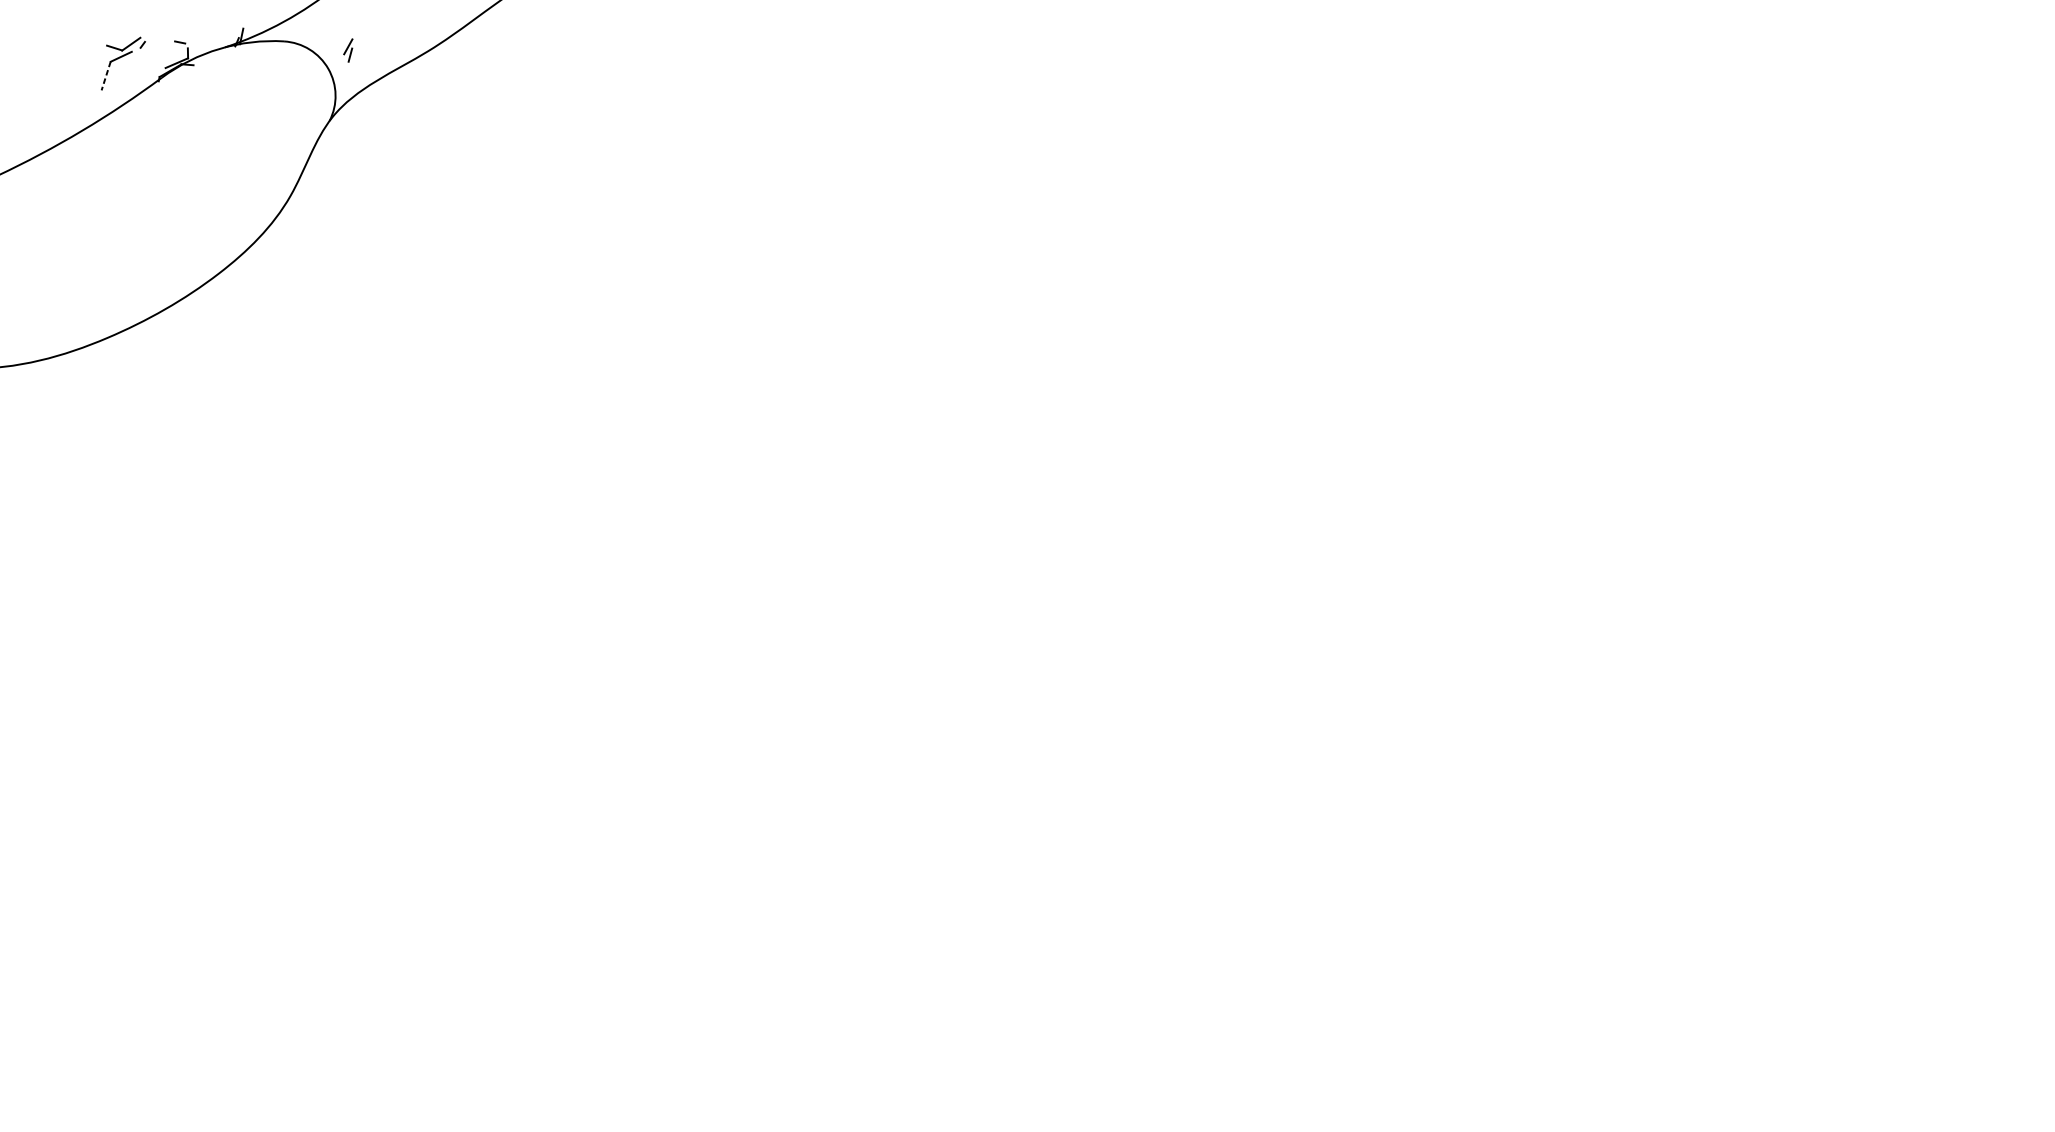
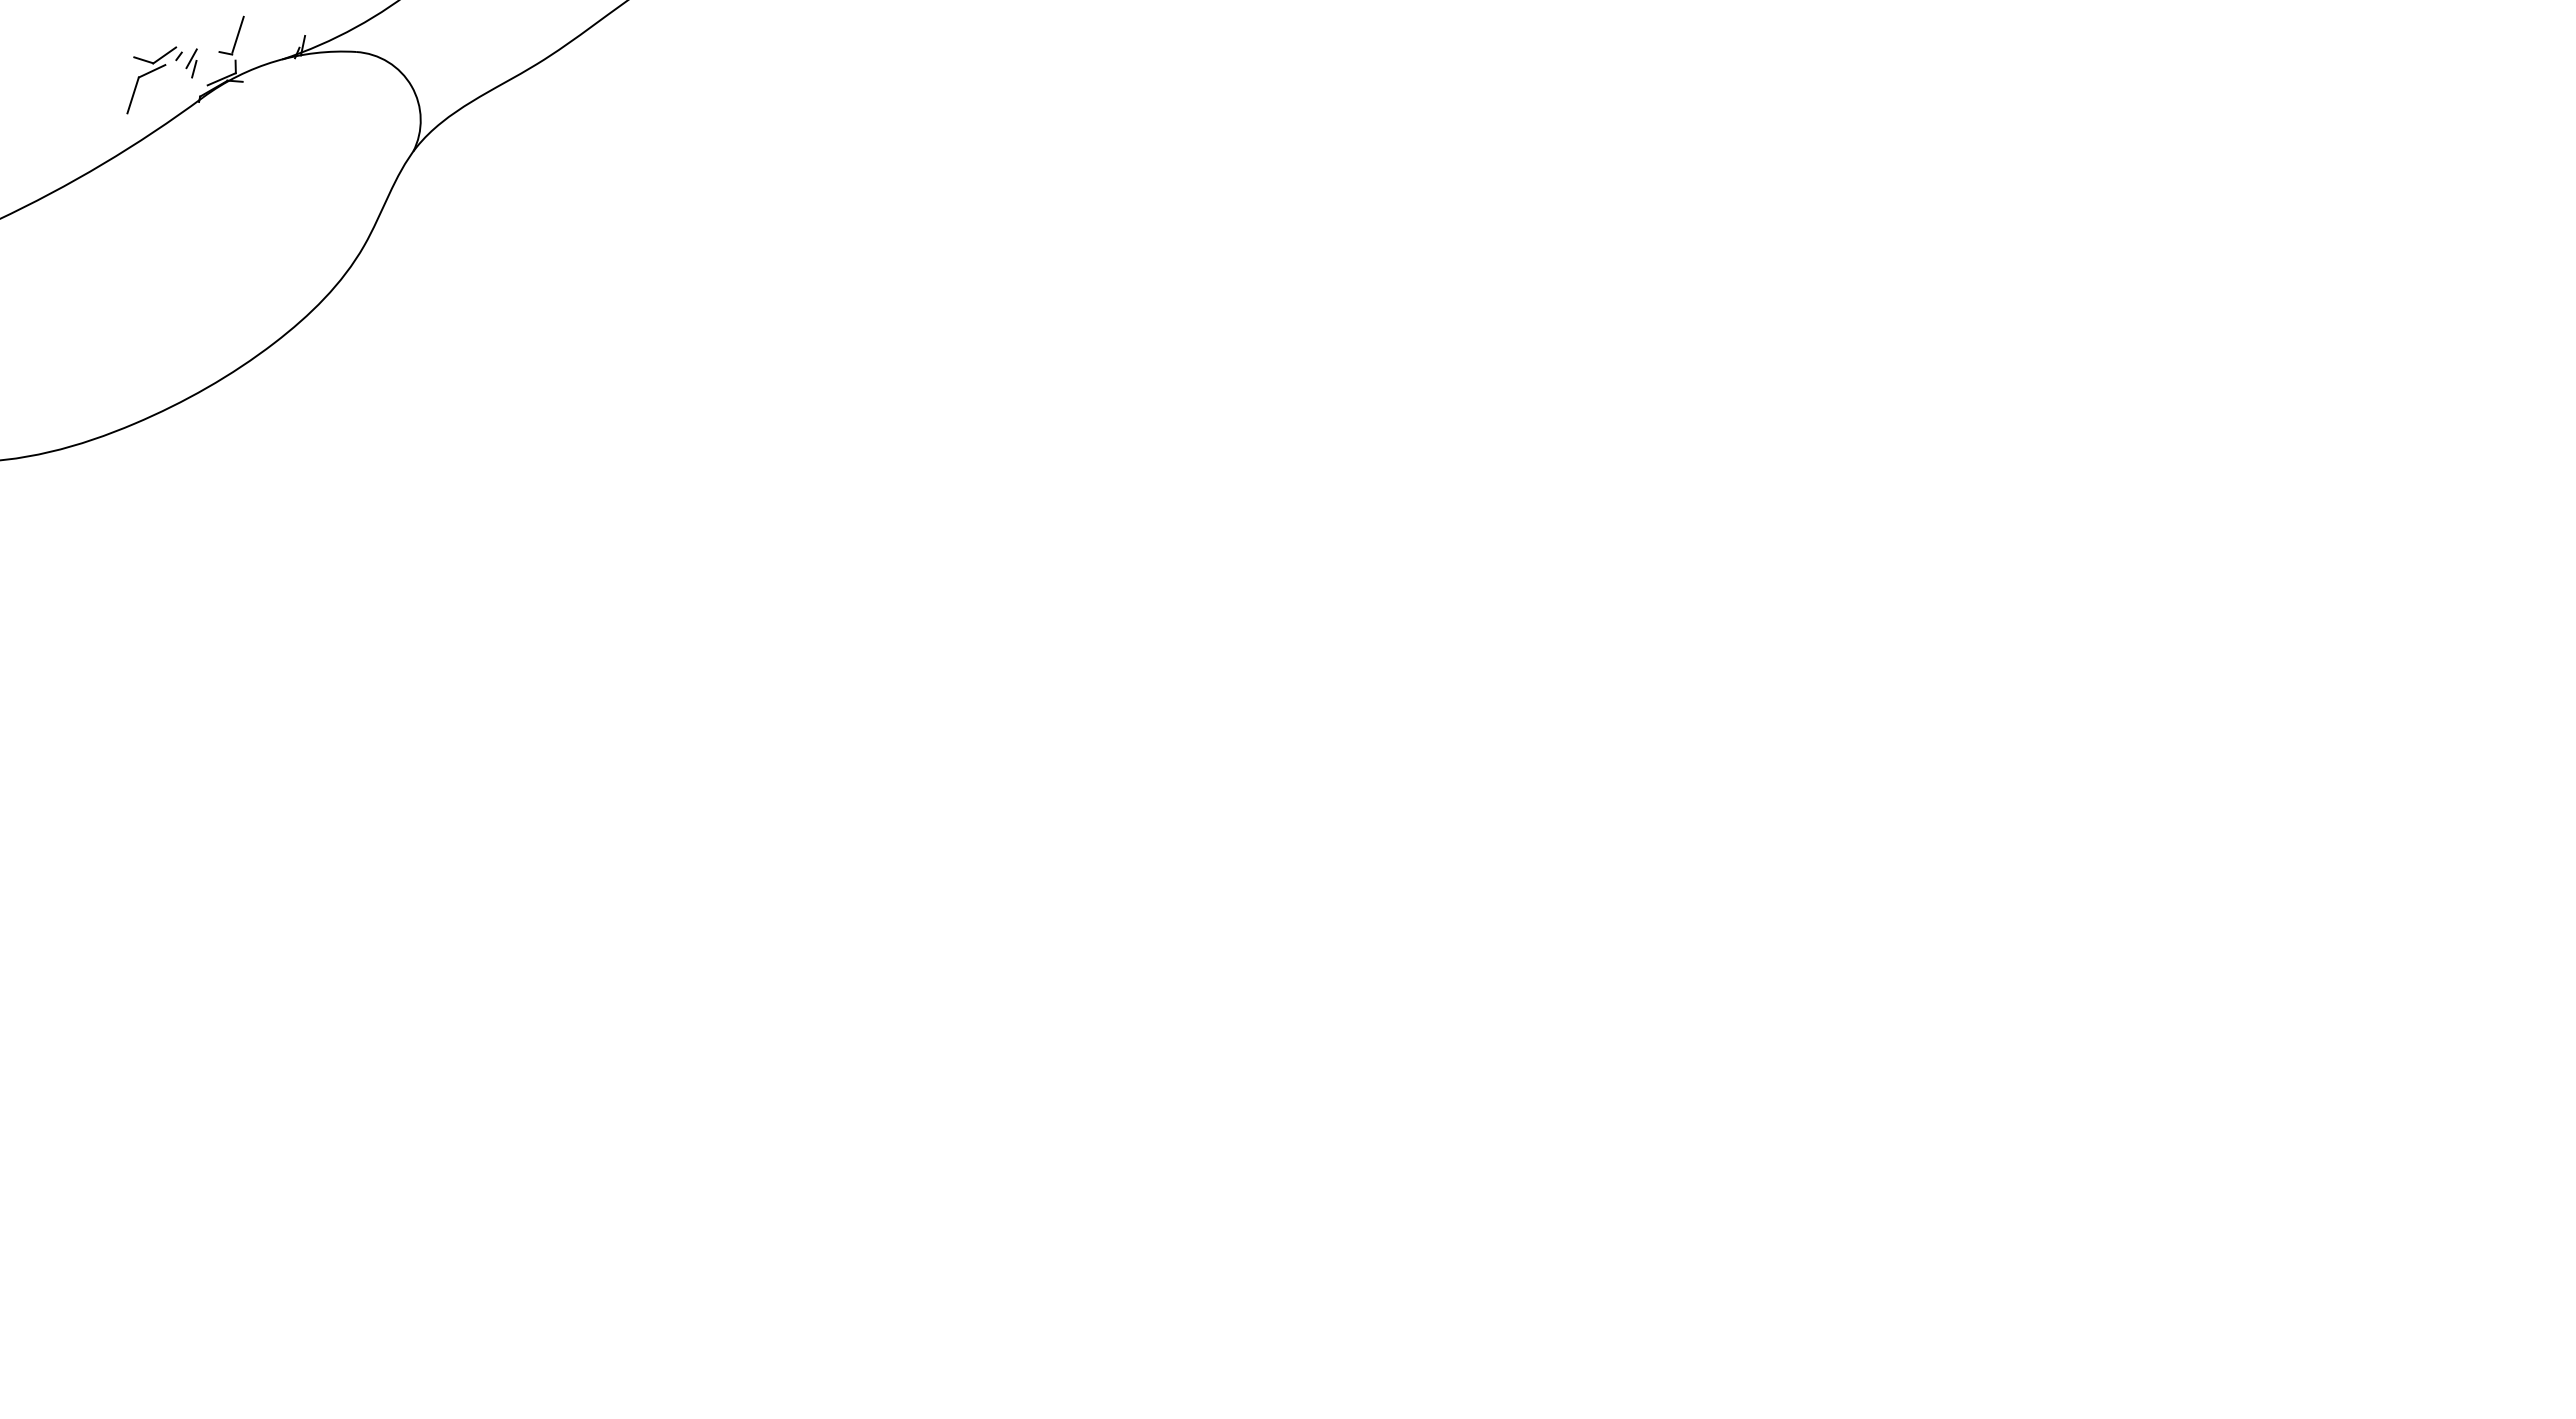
line: (189, 27) -> (237, 34), added
part: (348, 50) -> (191, 63), moved
line: (106, 76) -> (133, 95), dashed -> solid

